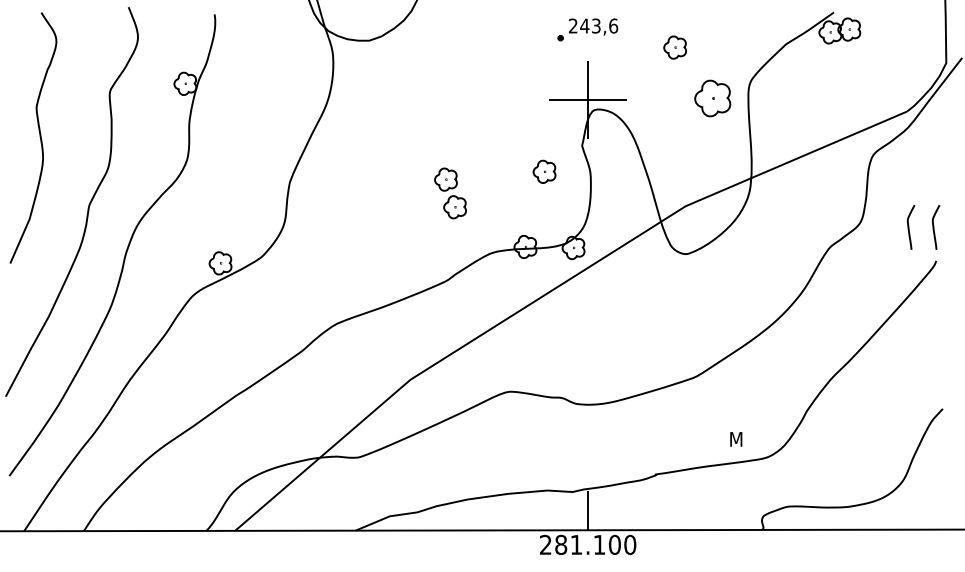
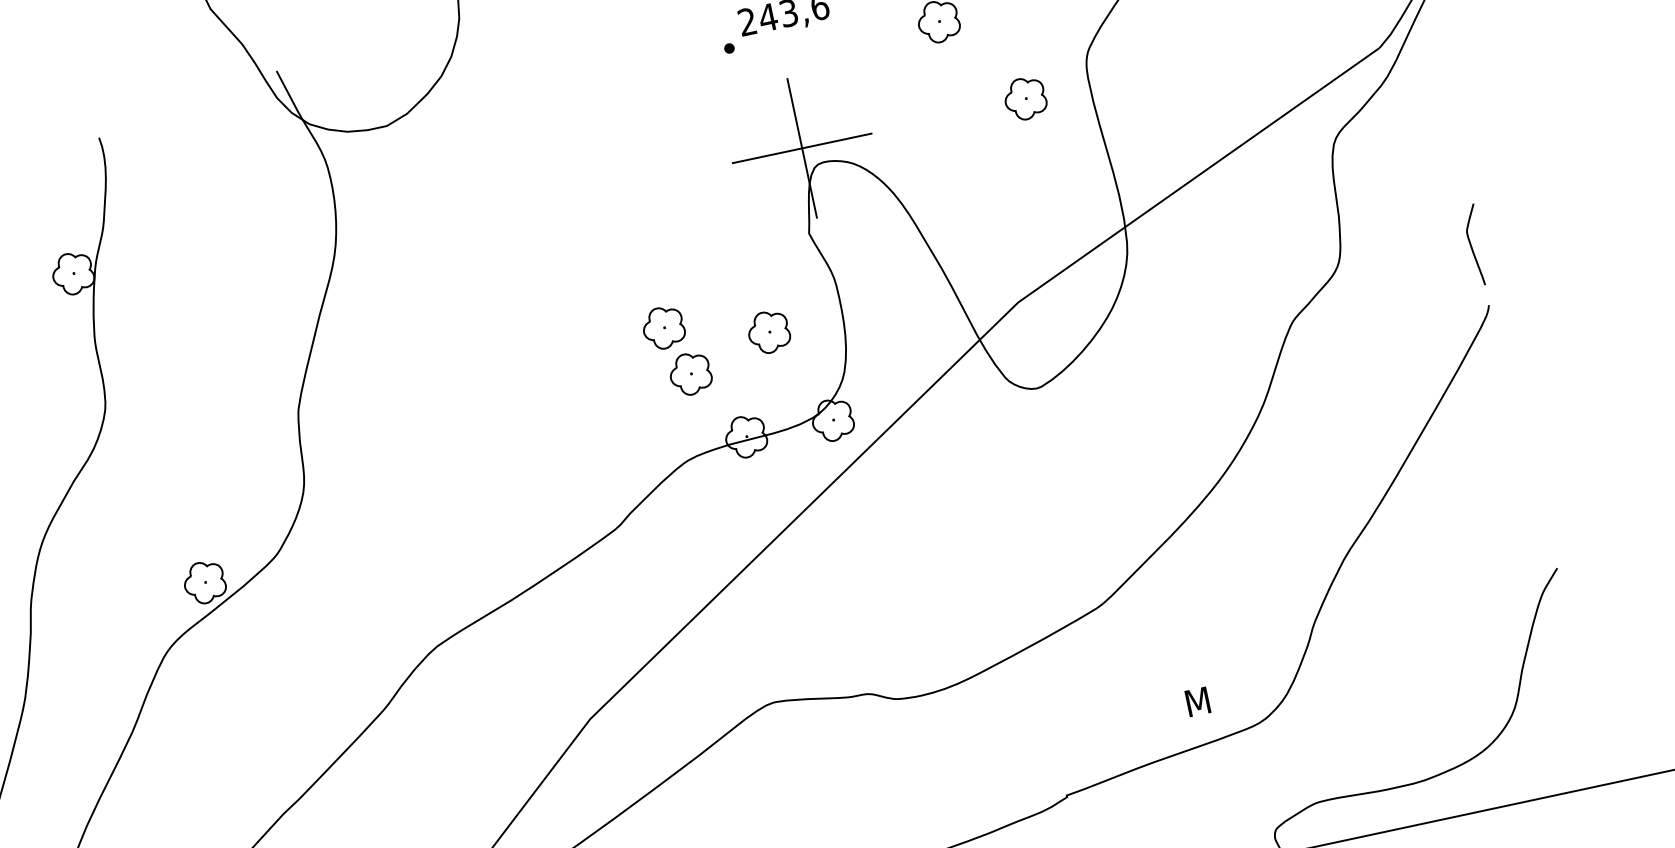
part: (712, 98) -> (1025, 98), size x0.62
part: (544, 171) -> (768, 331), moved
part: (450, 193) -> (677, 351), moved
curve: (909, 227) -> (1428, 255), removed

